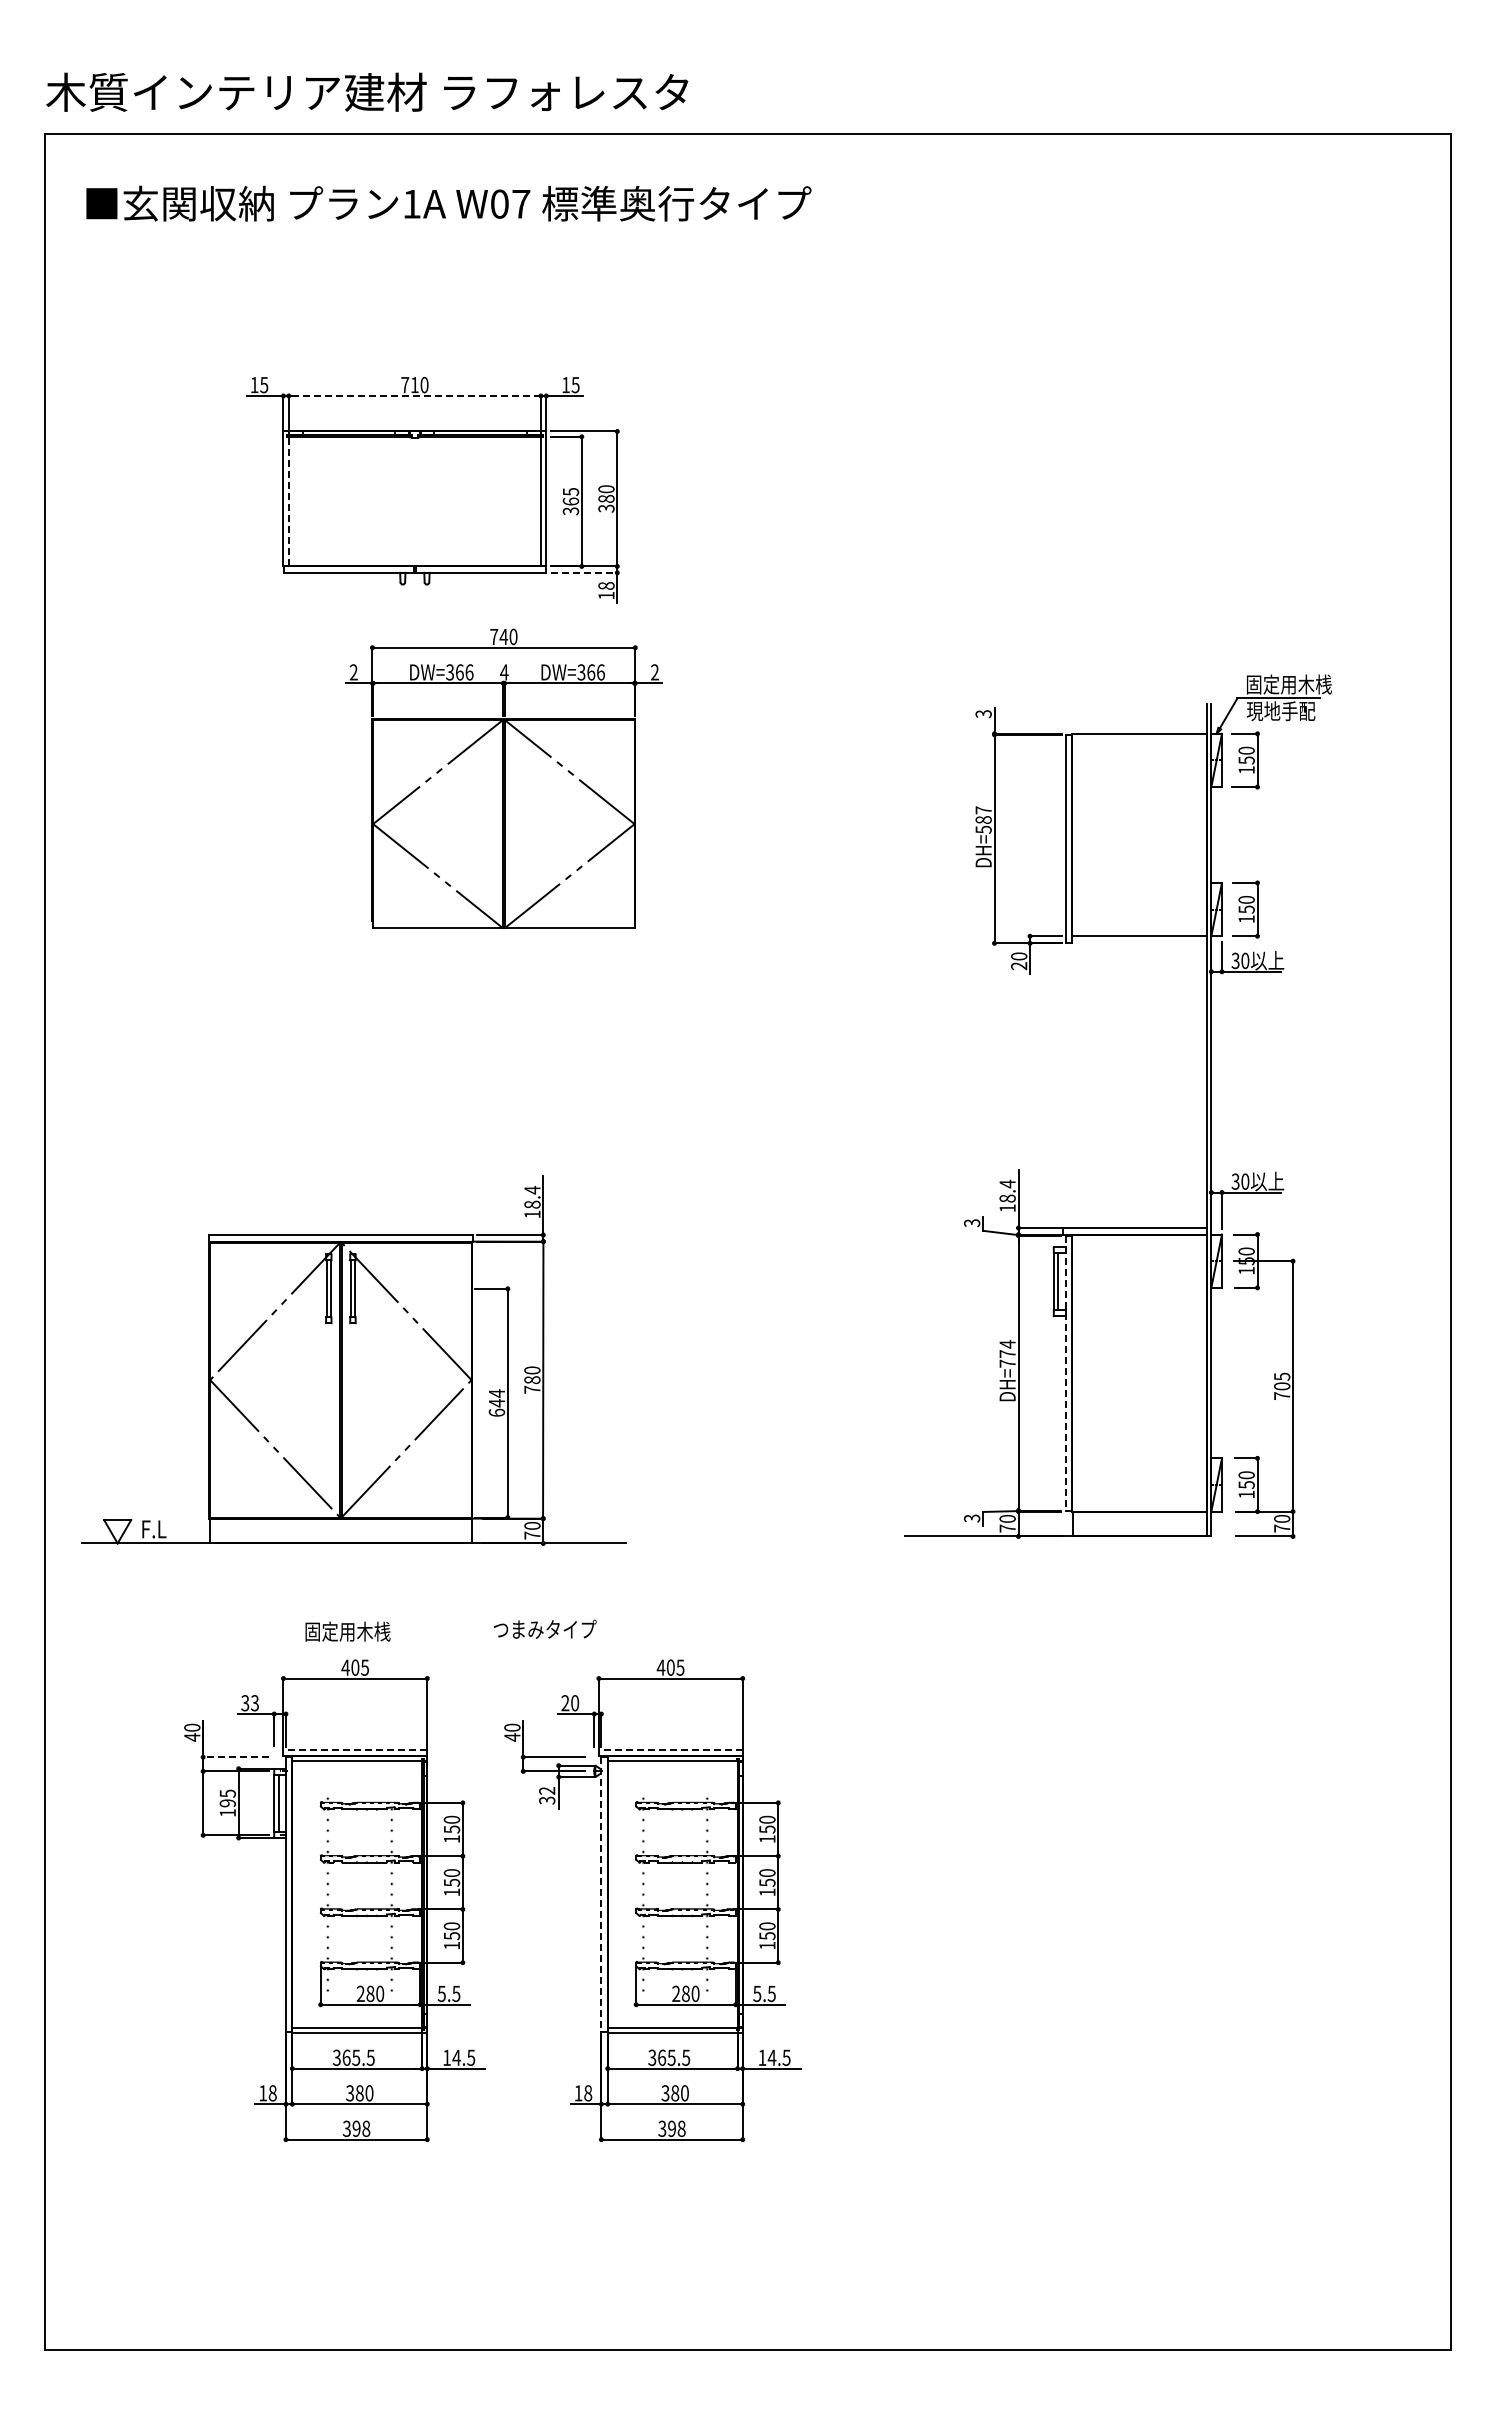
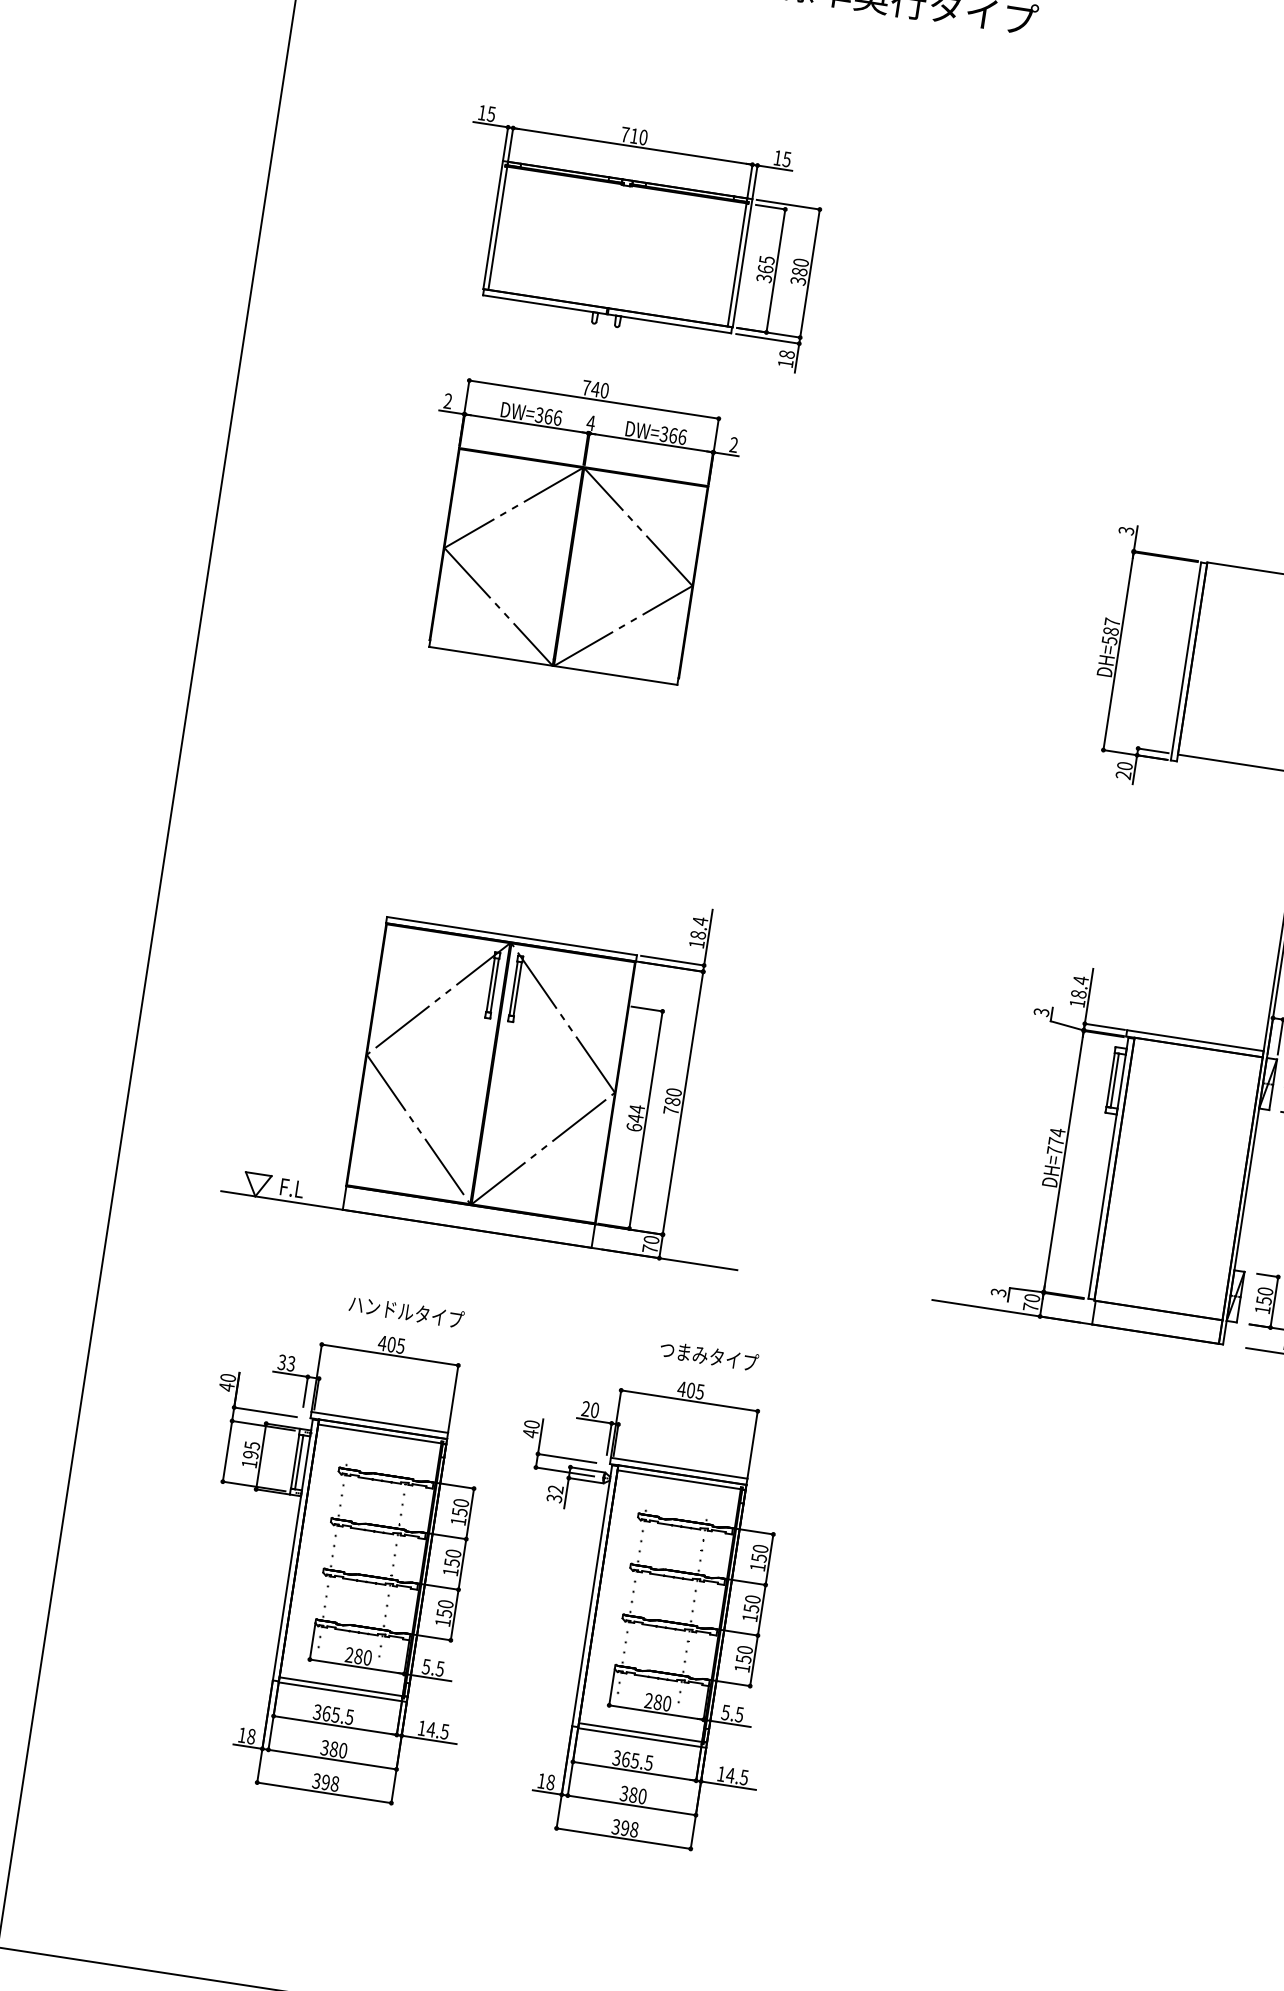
line: (414, 395) -> (632, 145), dashed -> solid
line: (288, 501) -> (497, 228), dashed -> solid
line: (584, 572) -> (768, 338), dashed -> solid
part: (503, 778) -> (574, 523), moved
part: (353, 1360) -> (505, 1057), moved
line: (1065, 1373) -> (1108, 1168), dashed -> solid
text: (544, 1628) -> (708, 1355), moved
text: (365, 1631) -> (406, 1311), 固定用木桟 -> ハンドルタイプ
line: (355, 1749) -> (379, 1422), dashed -> solid
line: (670, 1749) -> (678, 1468), dashed -> solid
line: (235, 1757) -> (264, 1412), dashed -> solid
line: (601, 1895) -> (592, 1596), dashed -> solid

